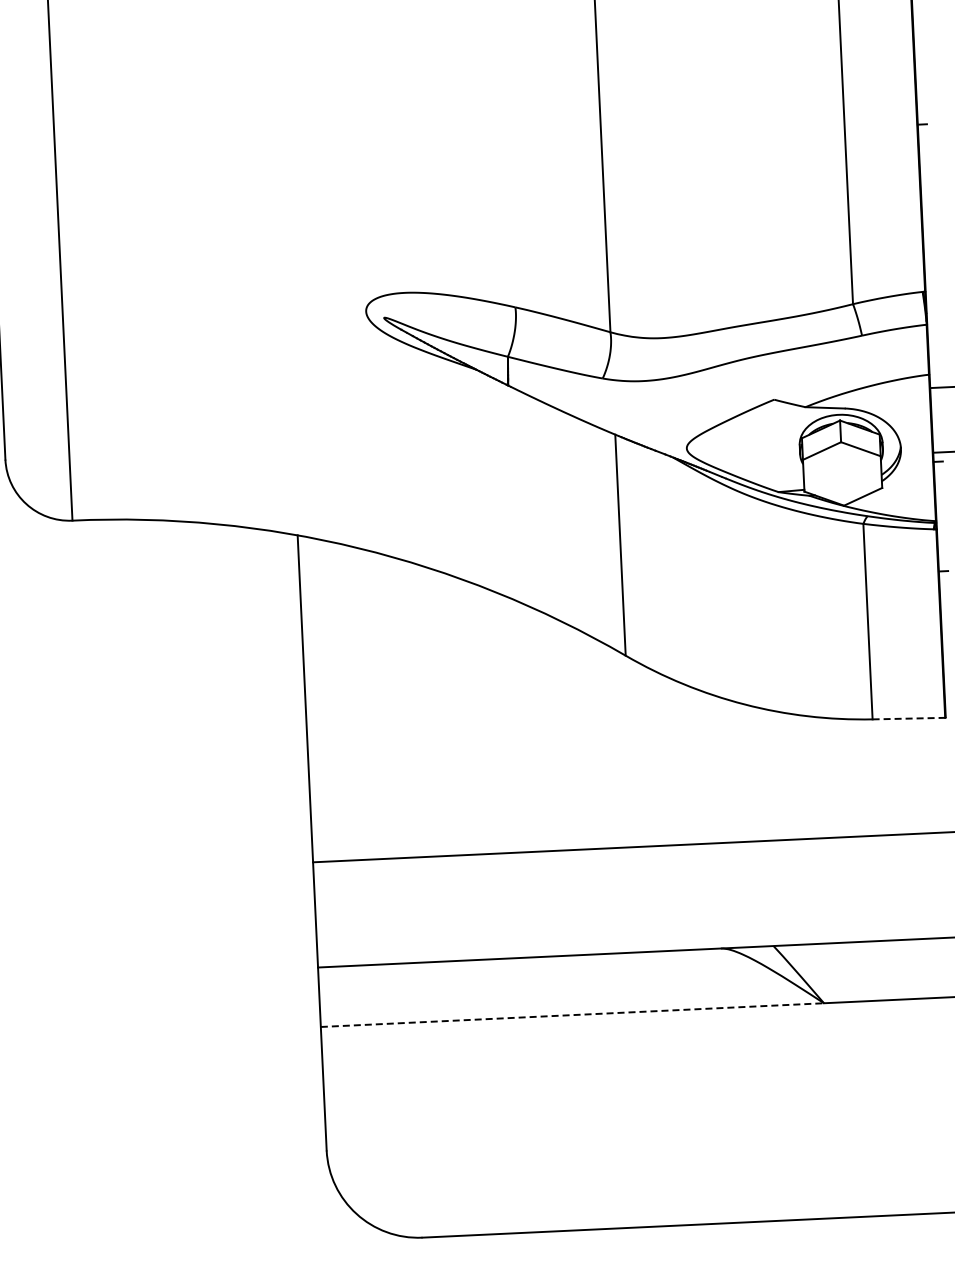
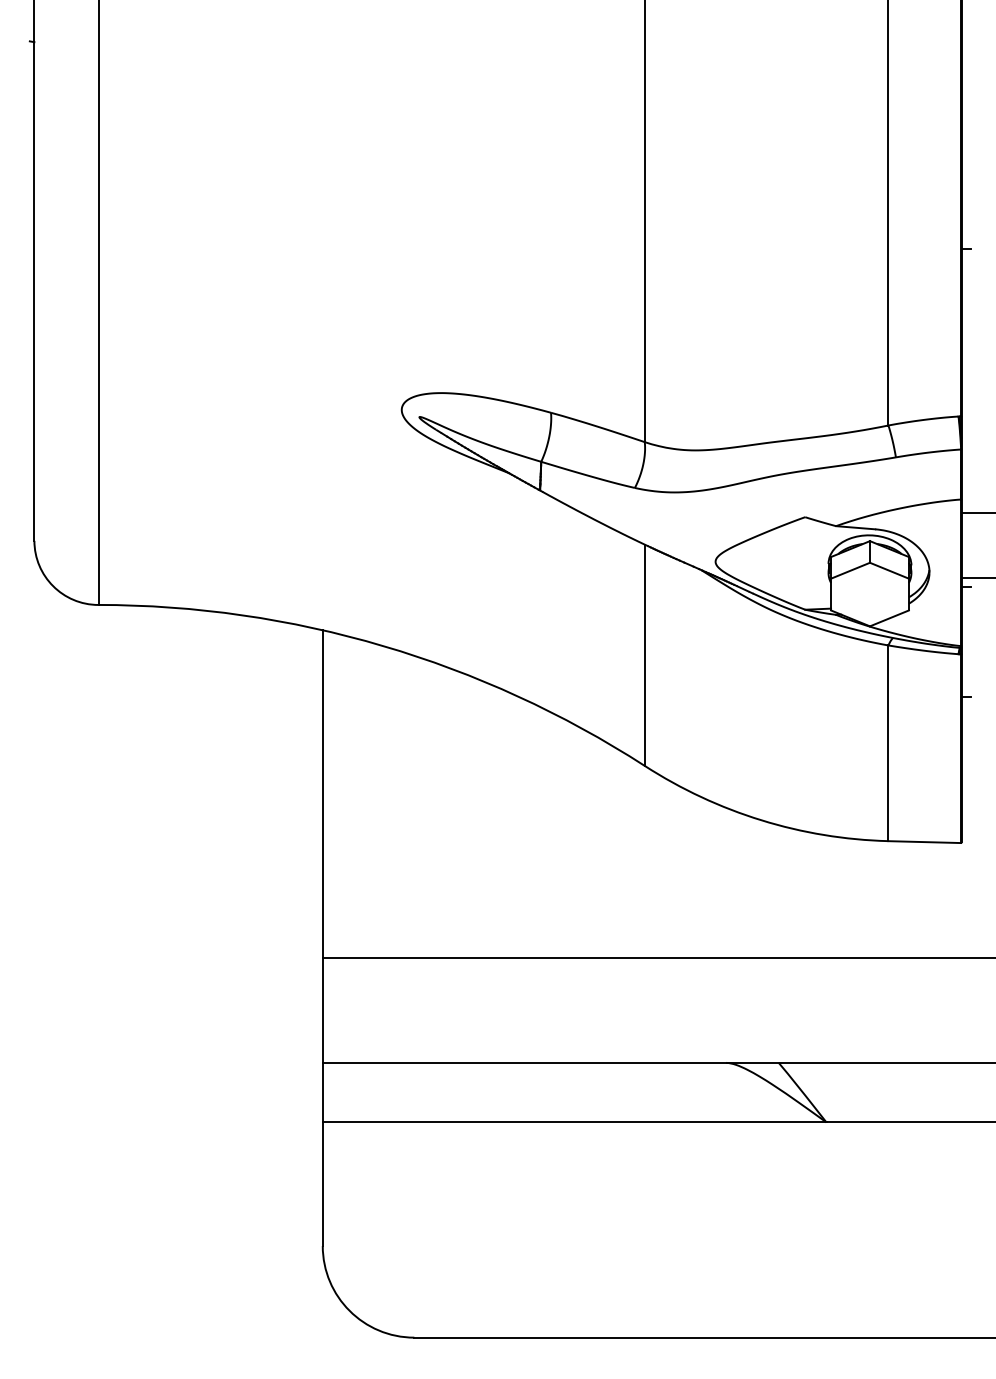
line: (909, 718) -> (925, 842), dashed -> solid
line: (572, 1015) -> (574, 1122), dashed -> solid

